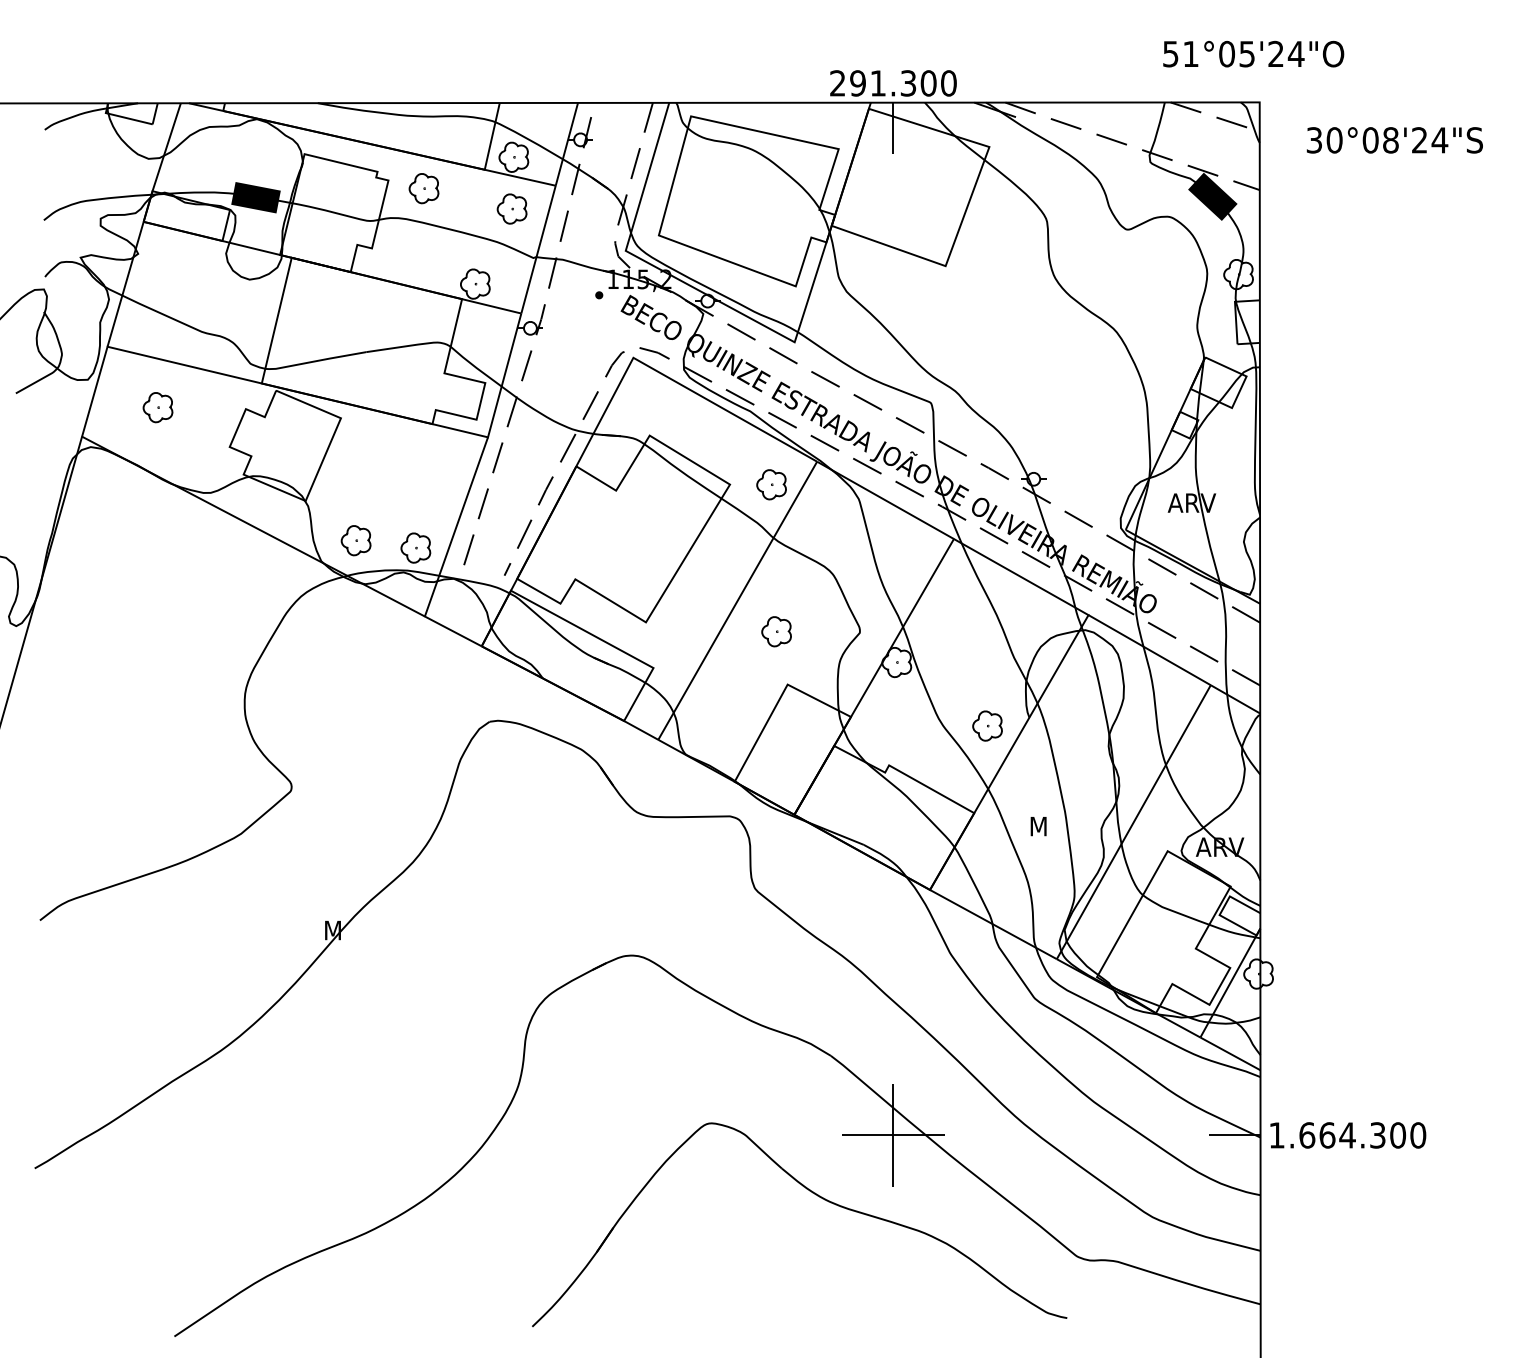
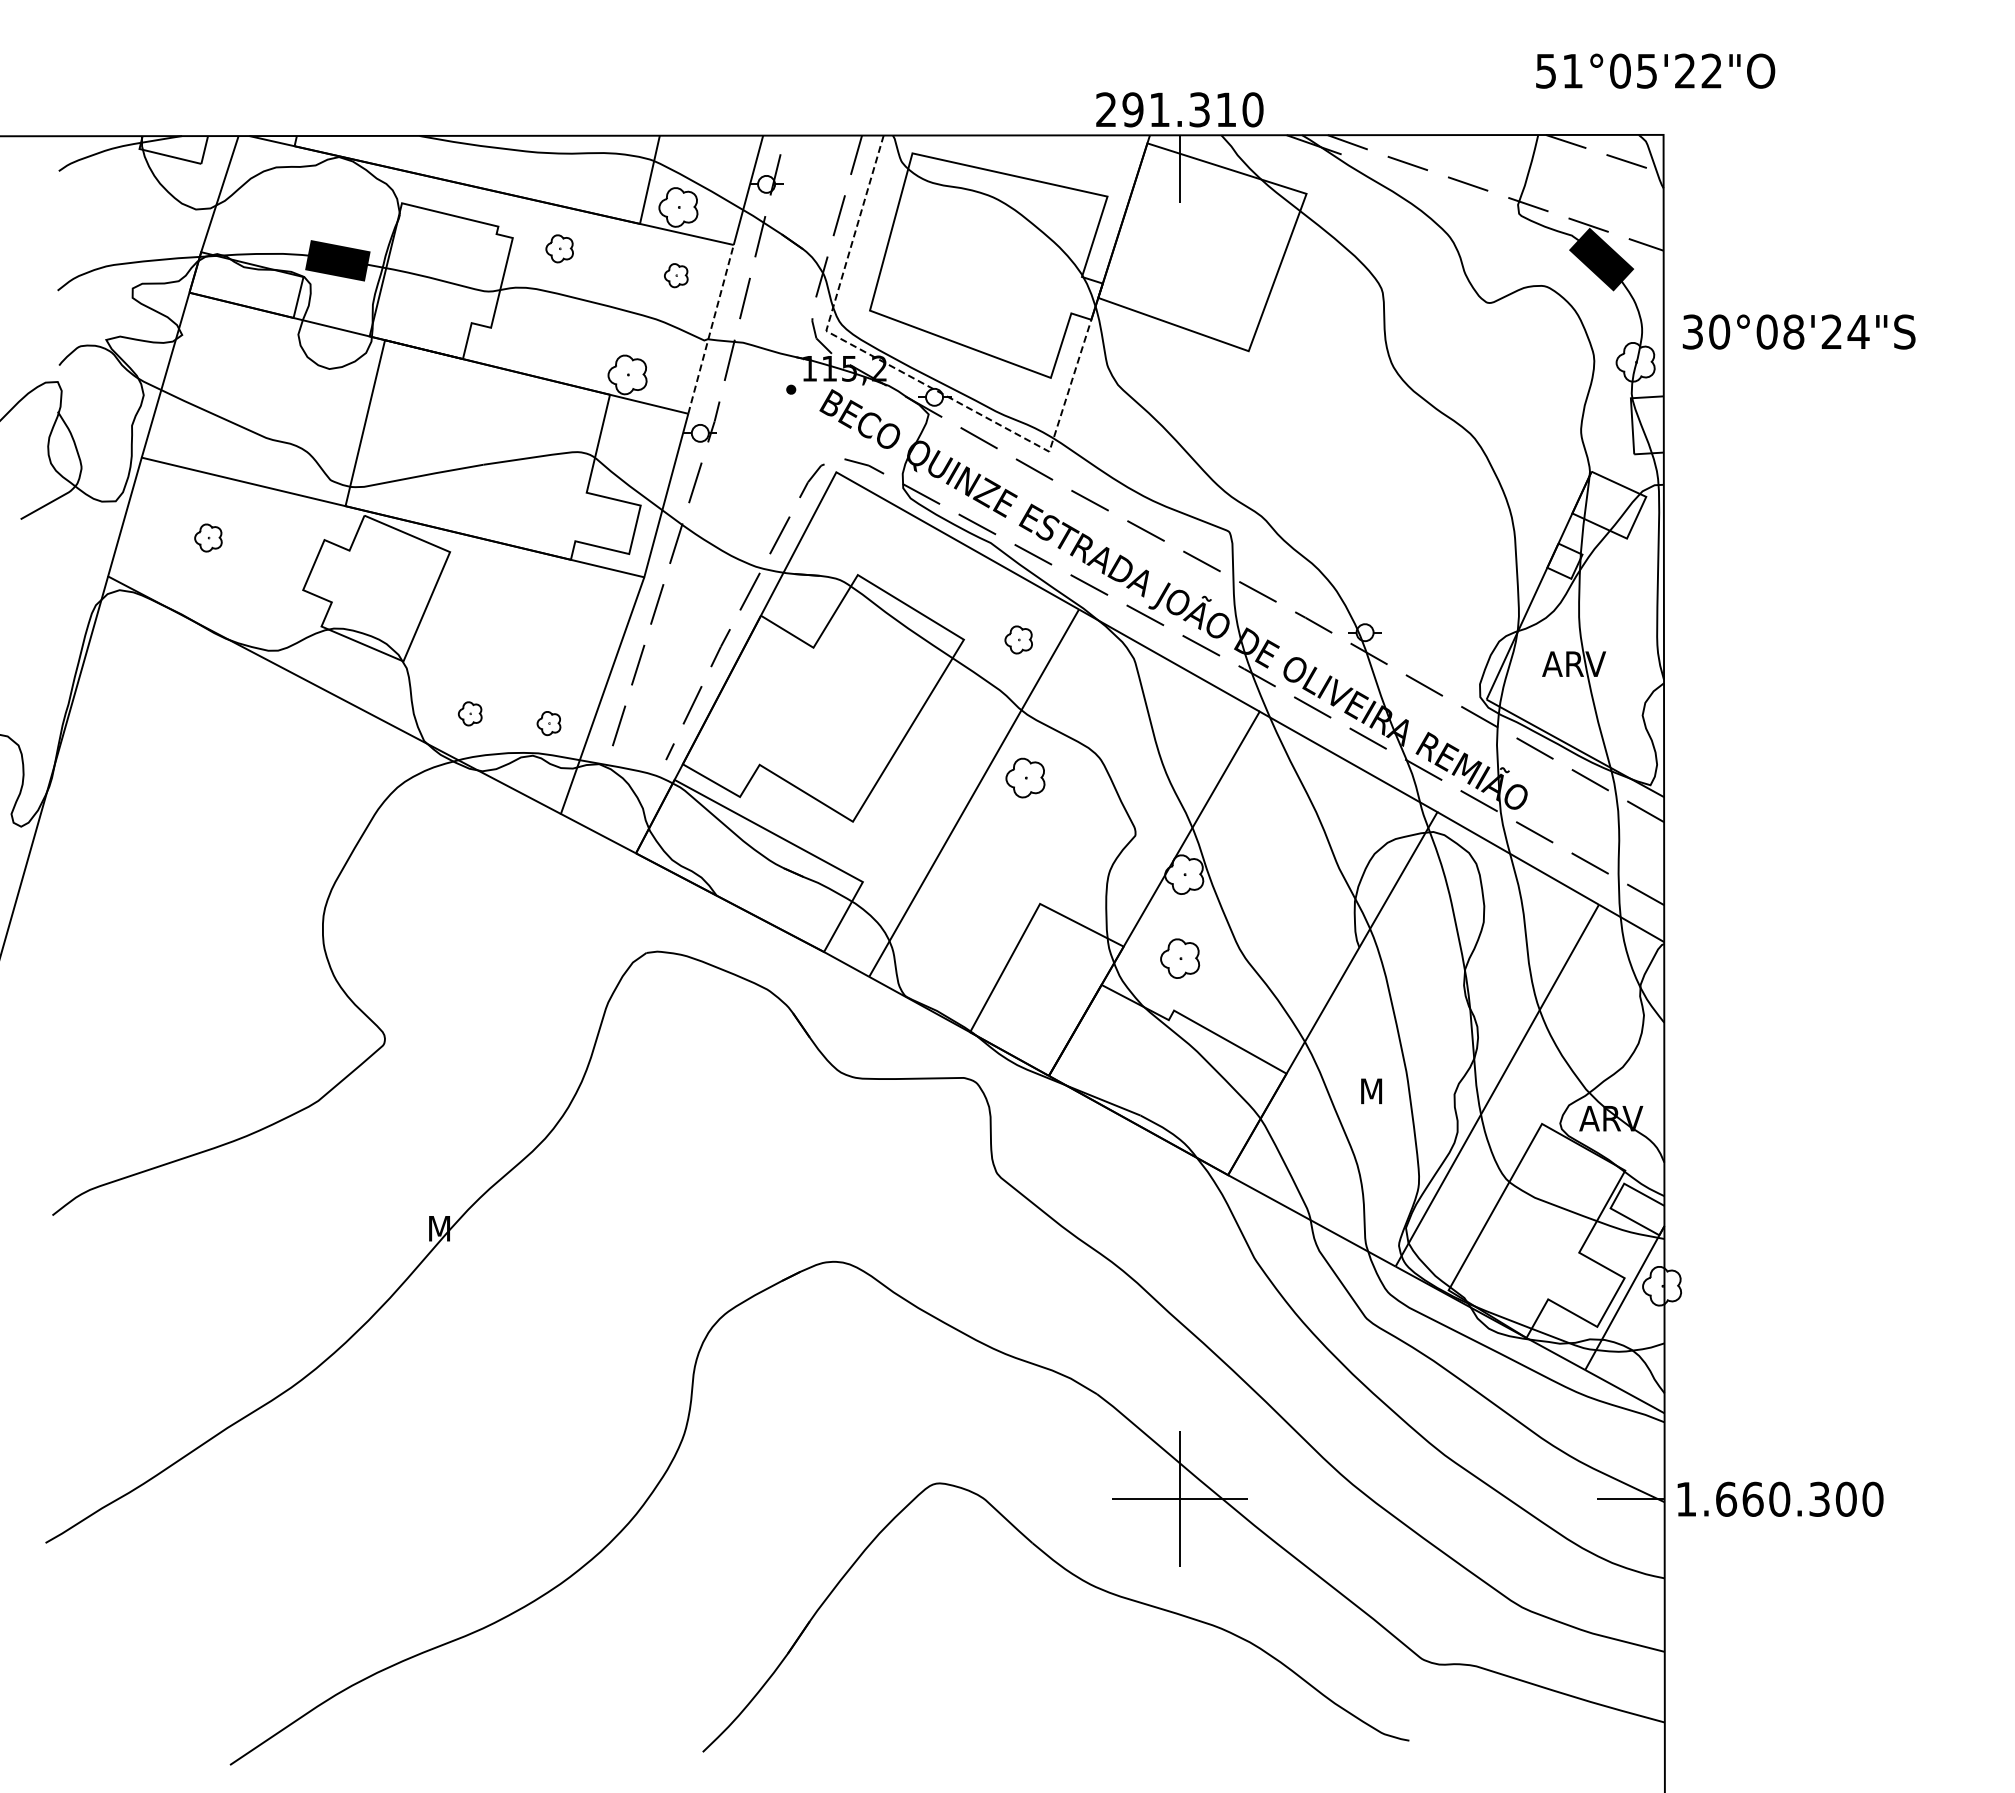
text: (1295, 53) -> (1711, 70), 51°05'24"O -> 51°05'22"O
text: (928, 83) -> (1226, 109), 291.300 -> 291.310
text: (1394, 139) -> (1798, 331), moved
part: (423, 188) -> (559, 248), size x0.7
part: (512, 208) -> (676, 275), size x0.6
line: (538, 248) -> (711, 328), solid -> dashed
line: (688, 285) -> (909, 376), solid -> dashed
part: (158, 407) -> (208, 537), size x0.7
part: (771, 484) -> (1018, 639), size x0.7
part: (356, 540) -> (470, 713), size x0.6
part: (415, 548) -> (548, 723), size x0.6
part: (776, 631) -> (1025, 777), moved
part: (987, 725) -> (1180, 958), moved
text: (1347, 1134) -> (1779, 1498), 1.664.300 -> 1.660.300

